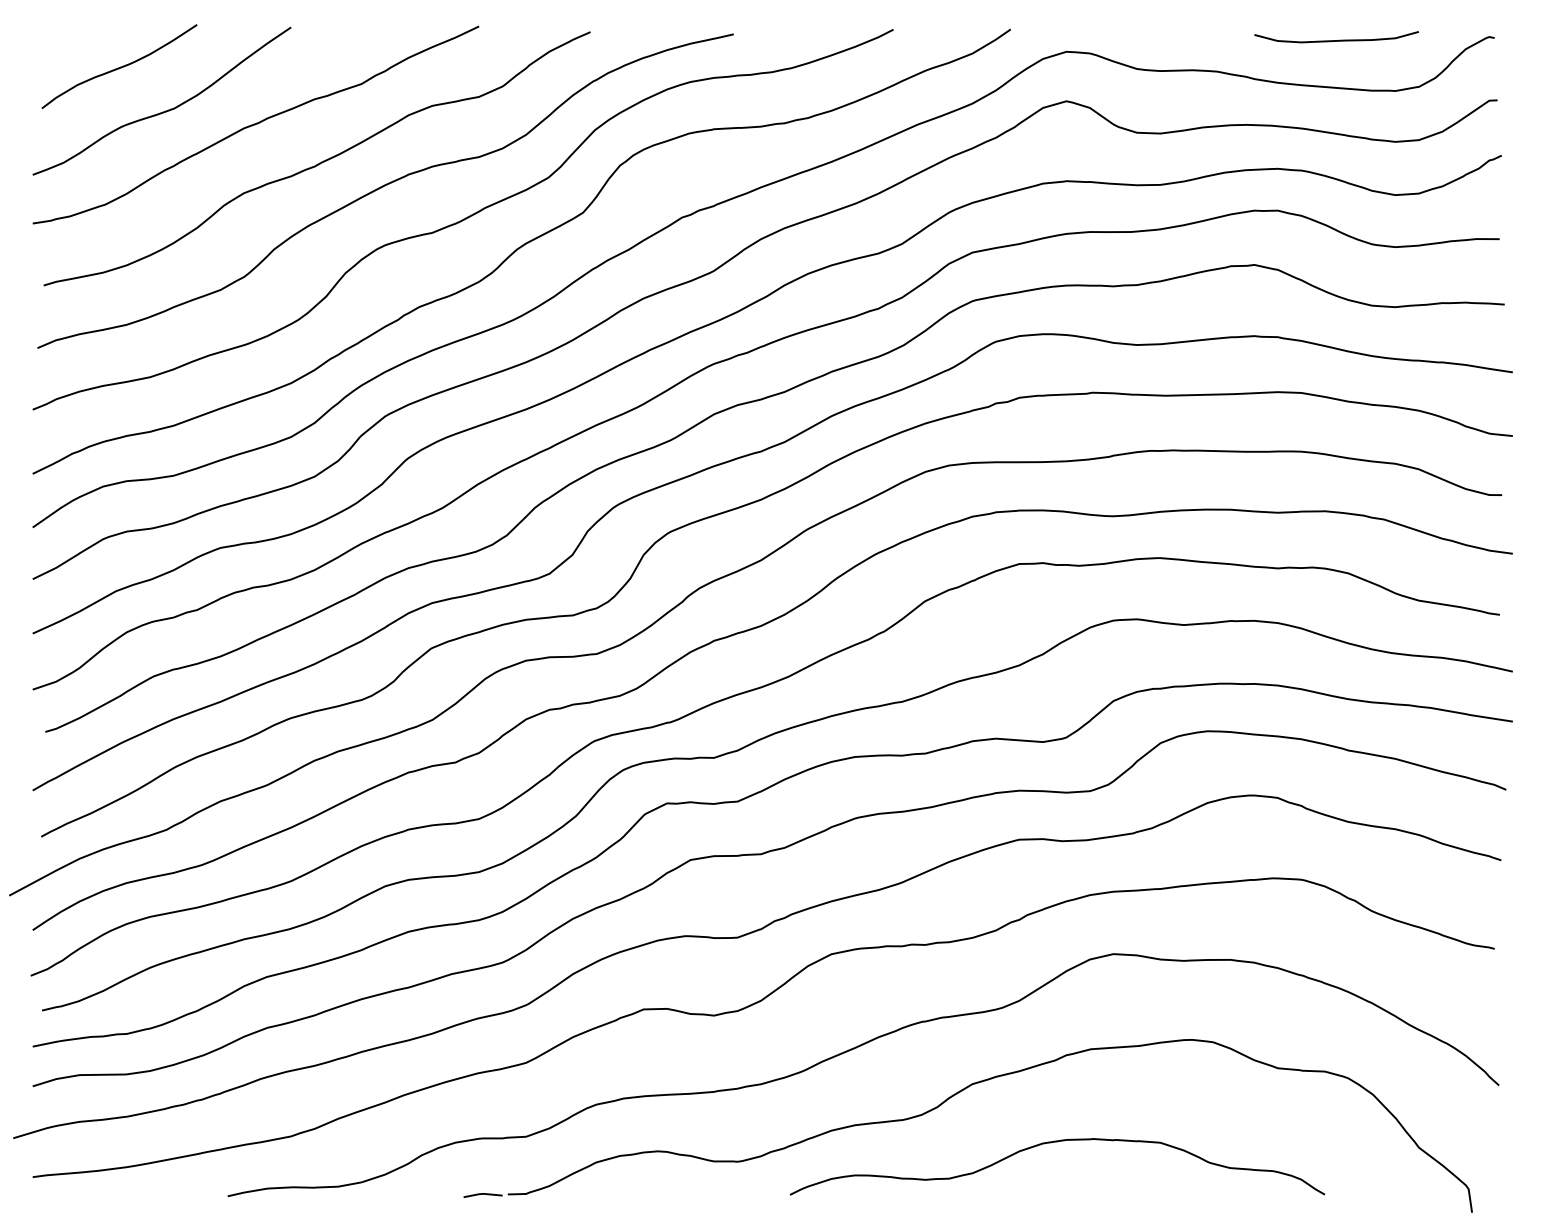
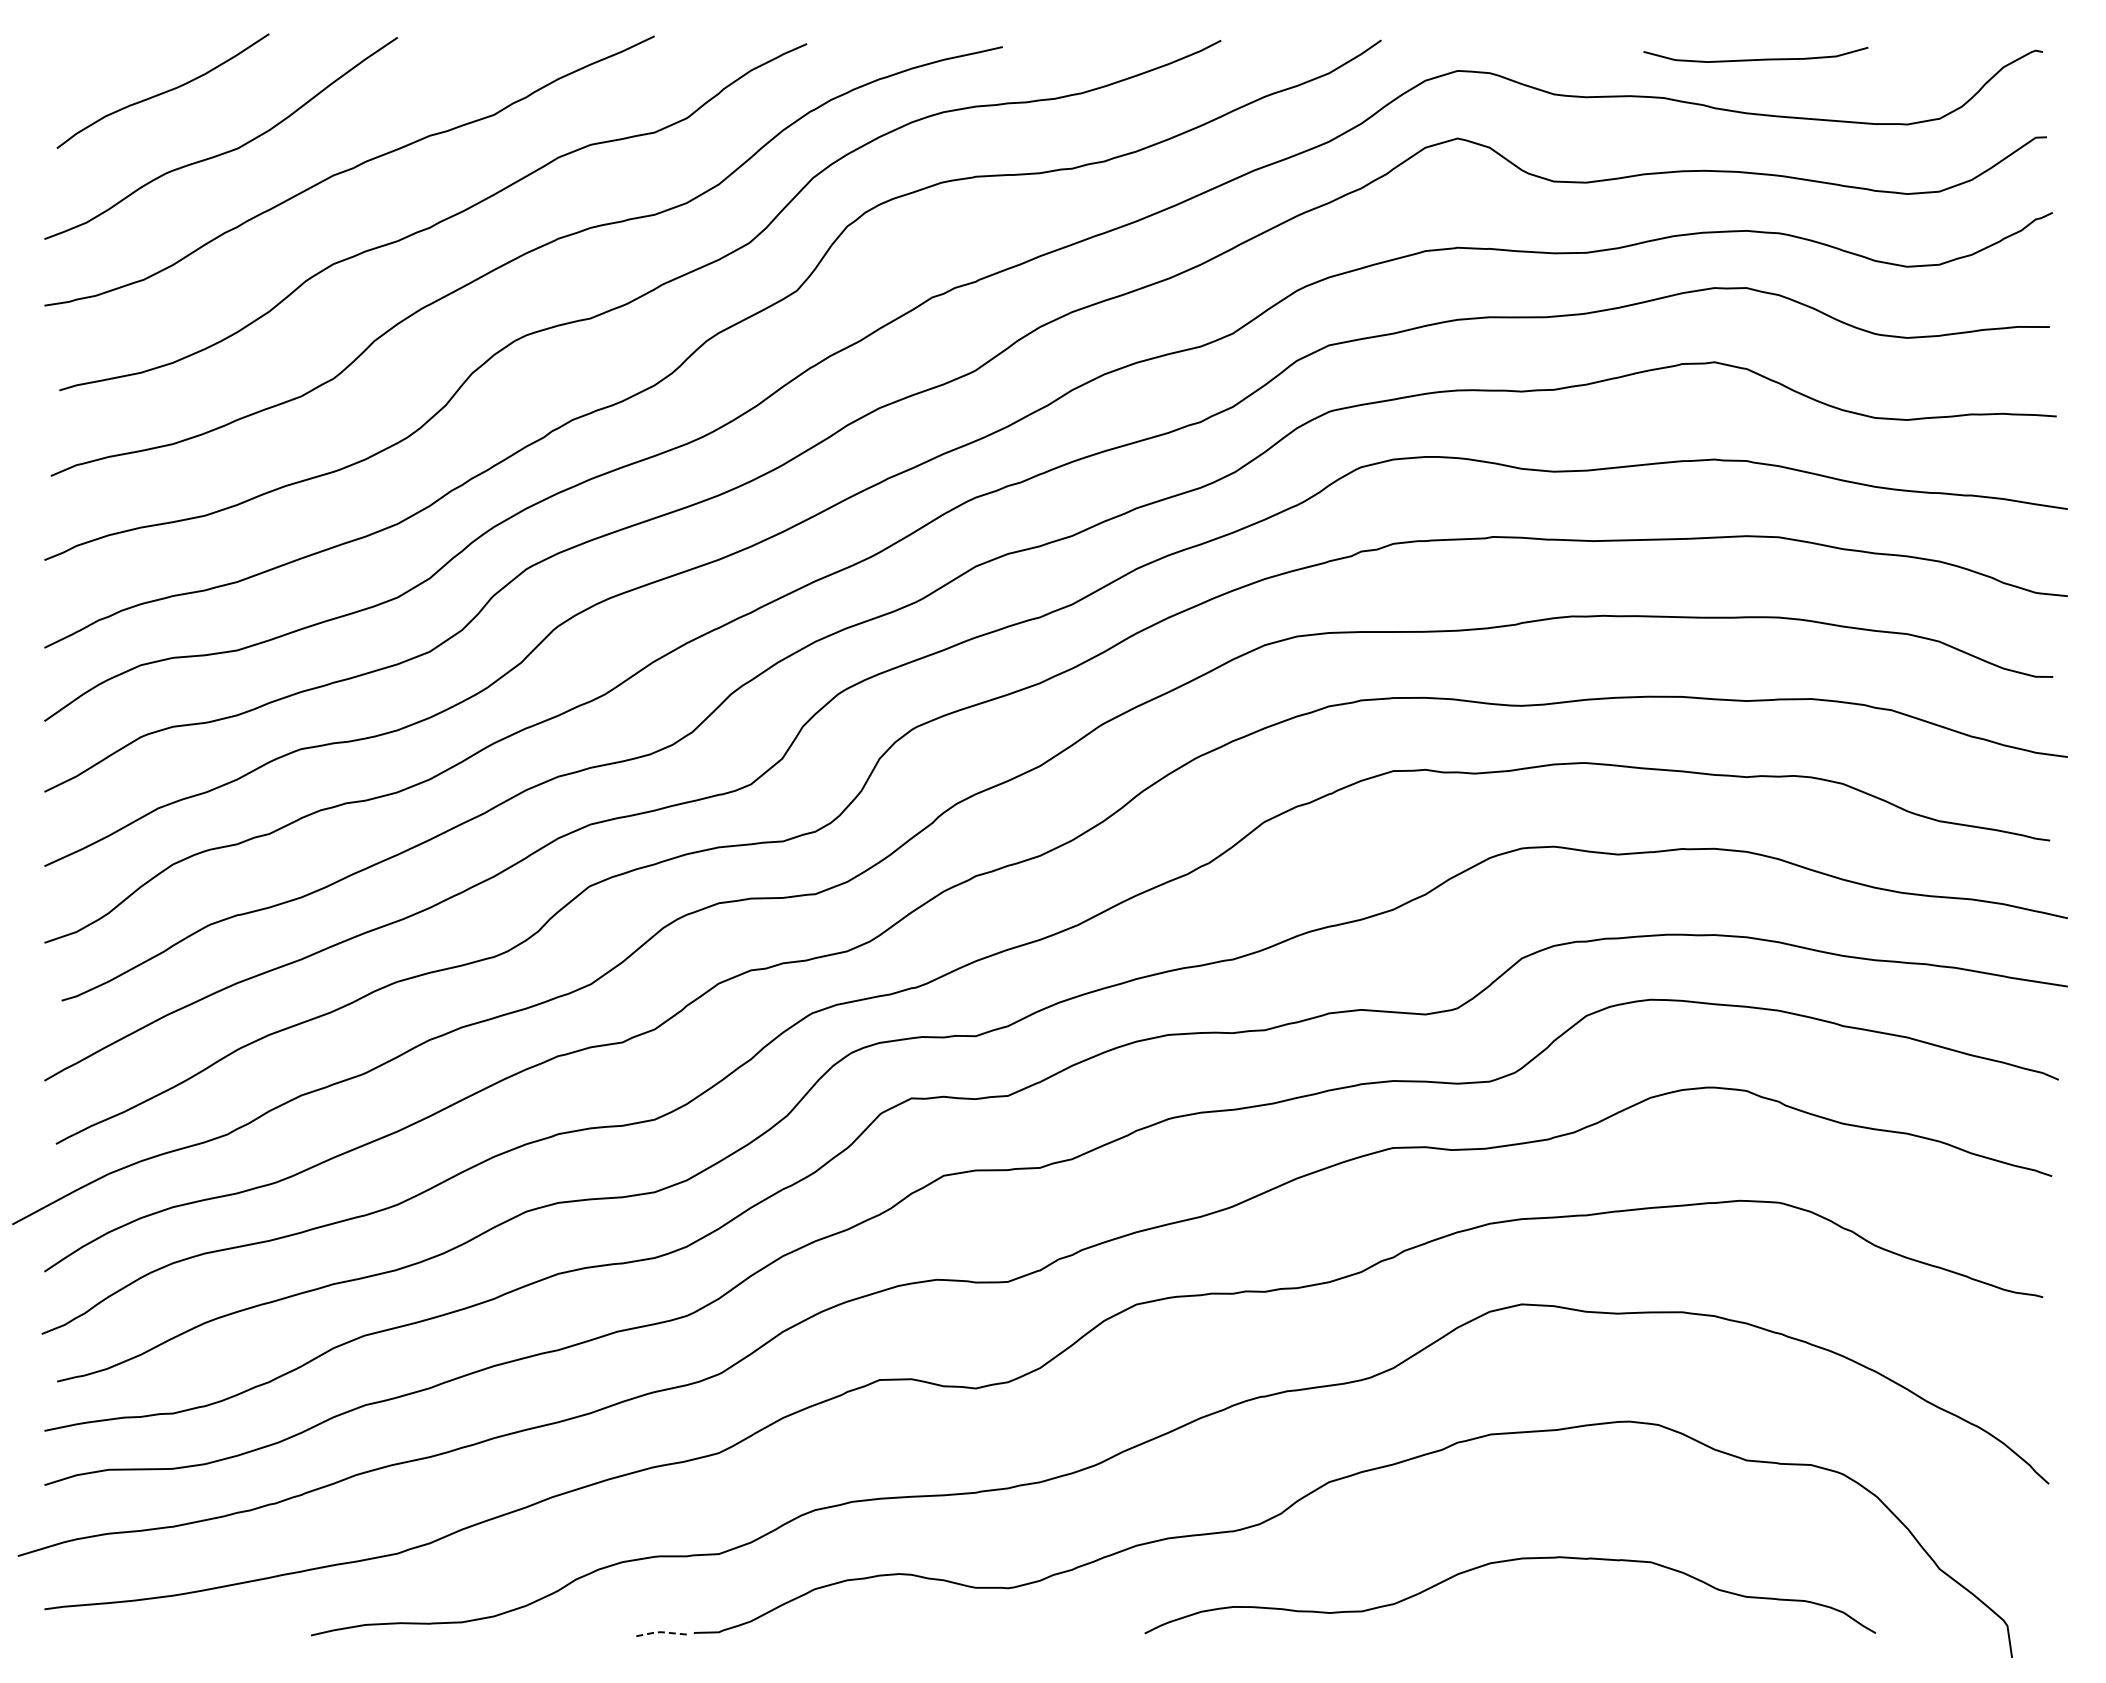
curve: (1336, 40) -> (1755, 59), moved
curve: (1053, 1142) -> (1504, 1562), moved
line: (482, 1194) -> (659, 1632), solid -> dashed

